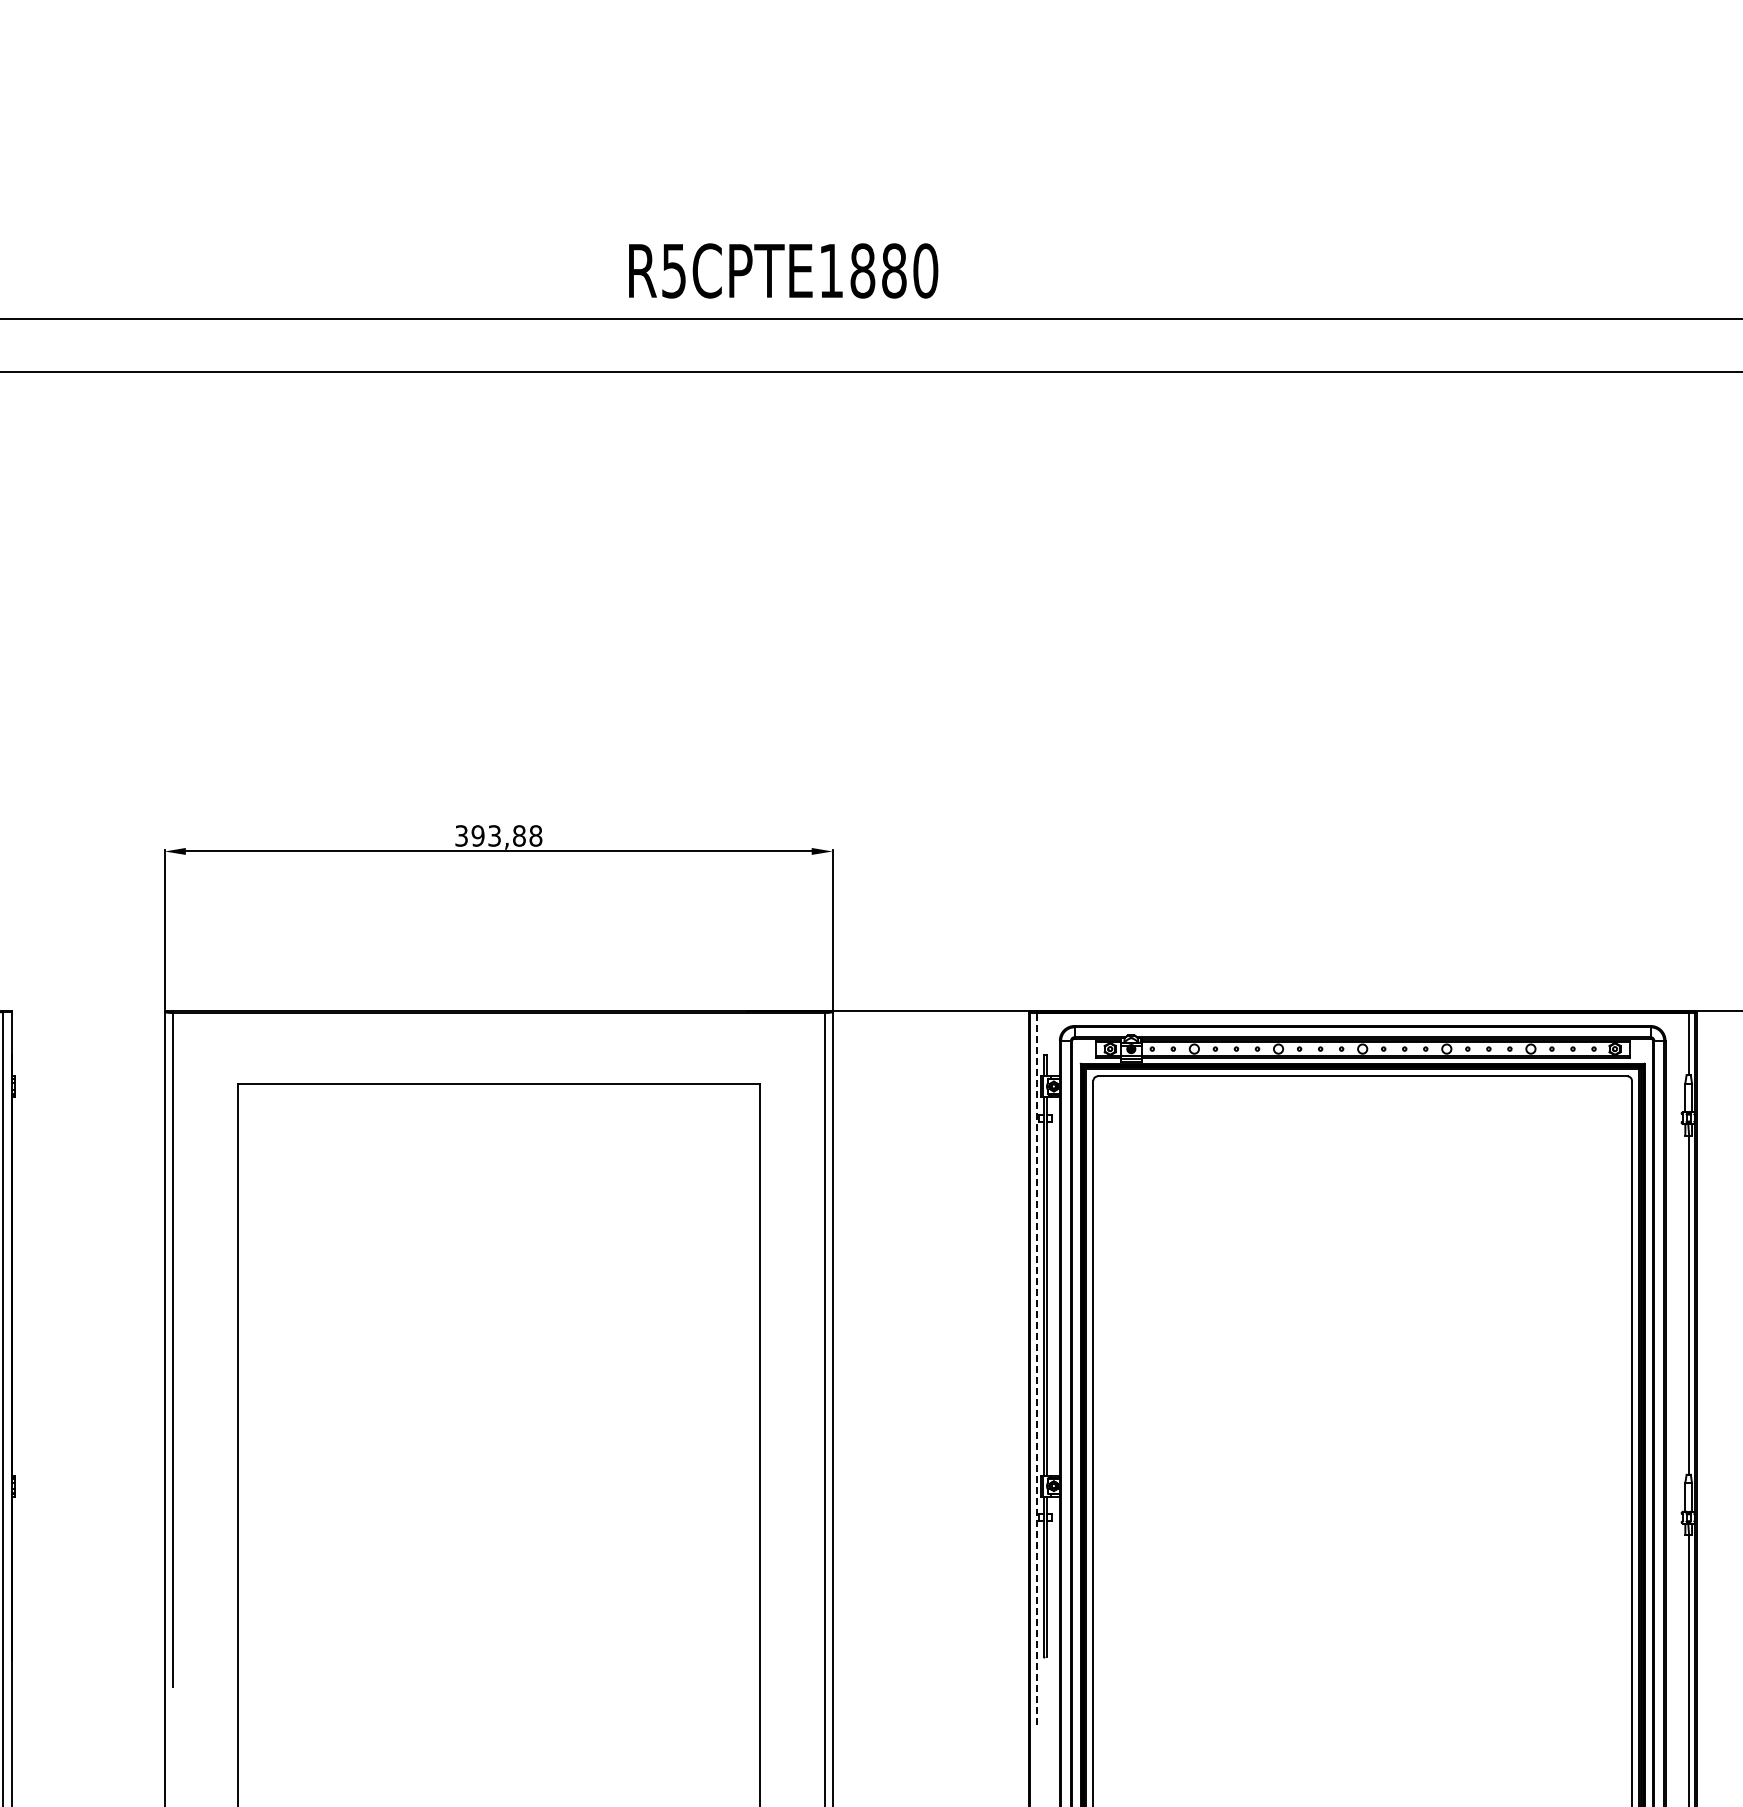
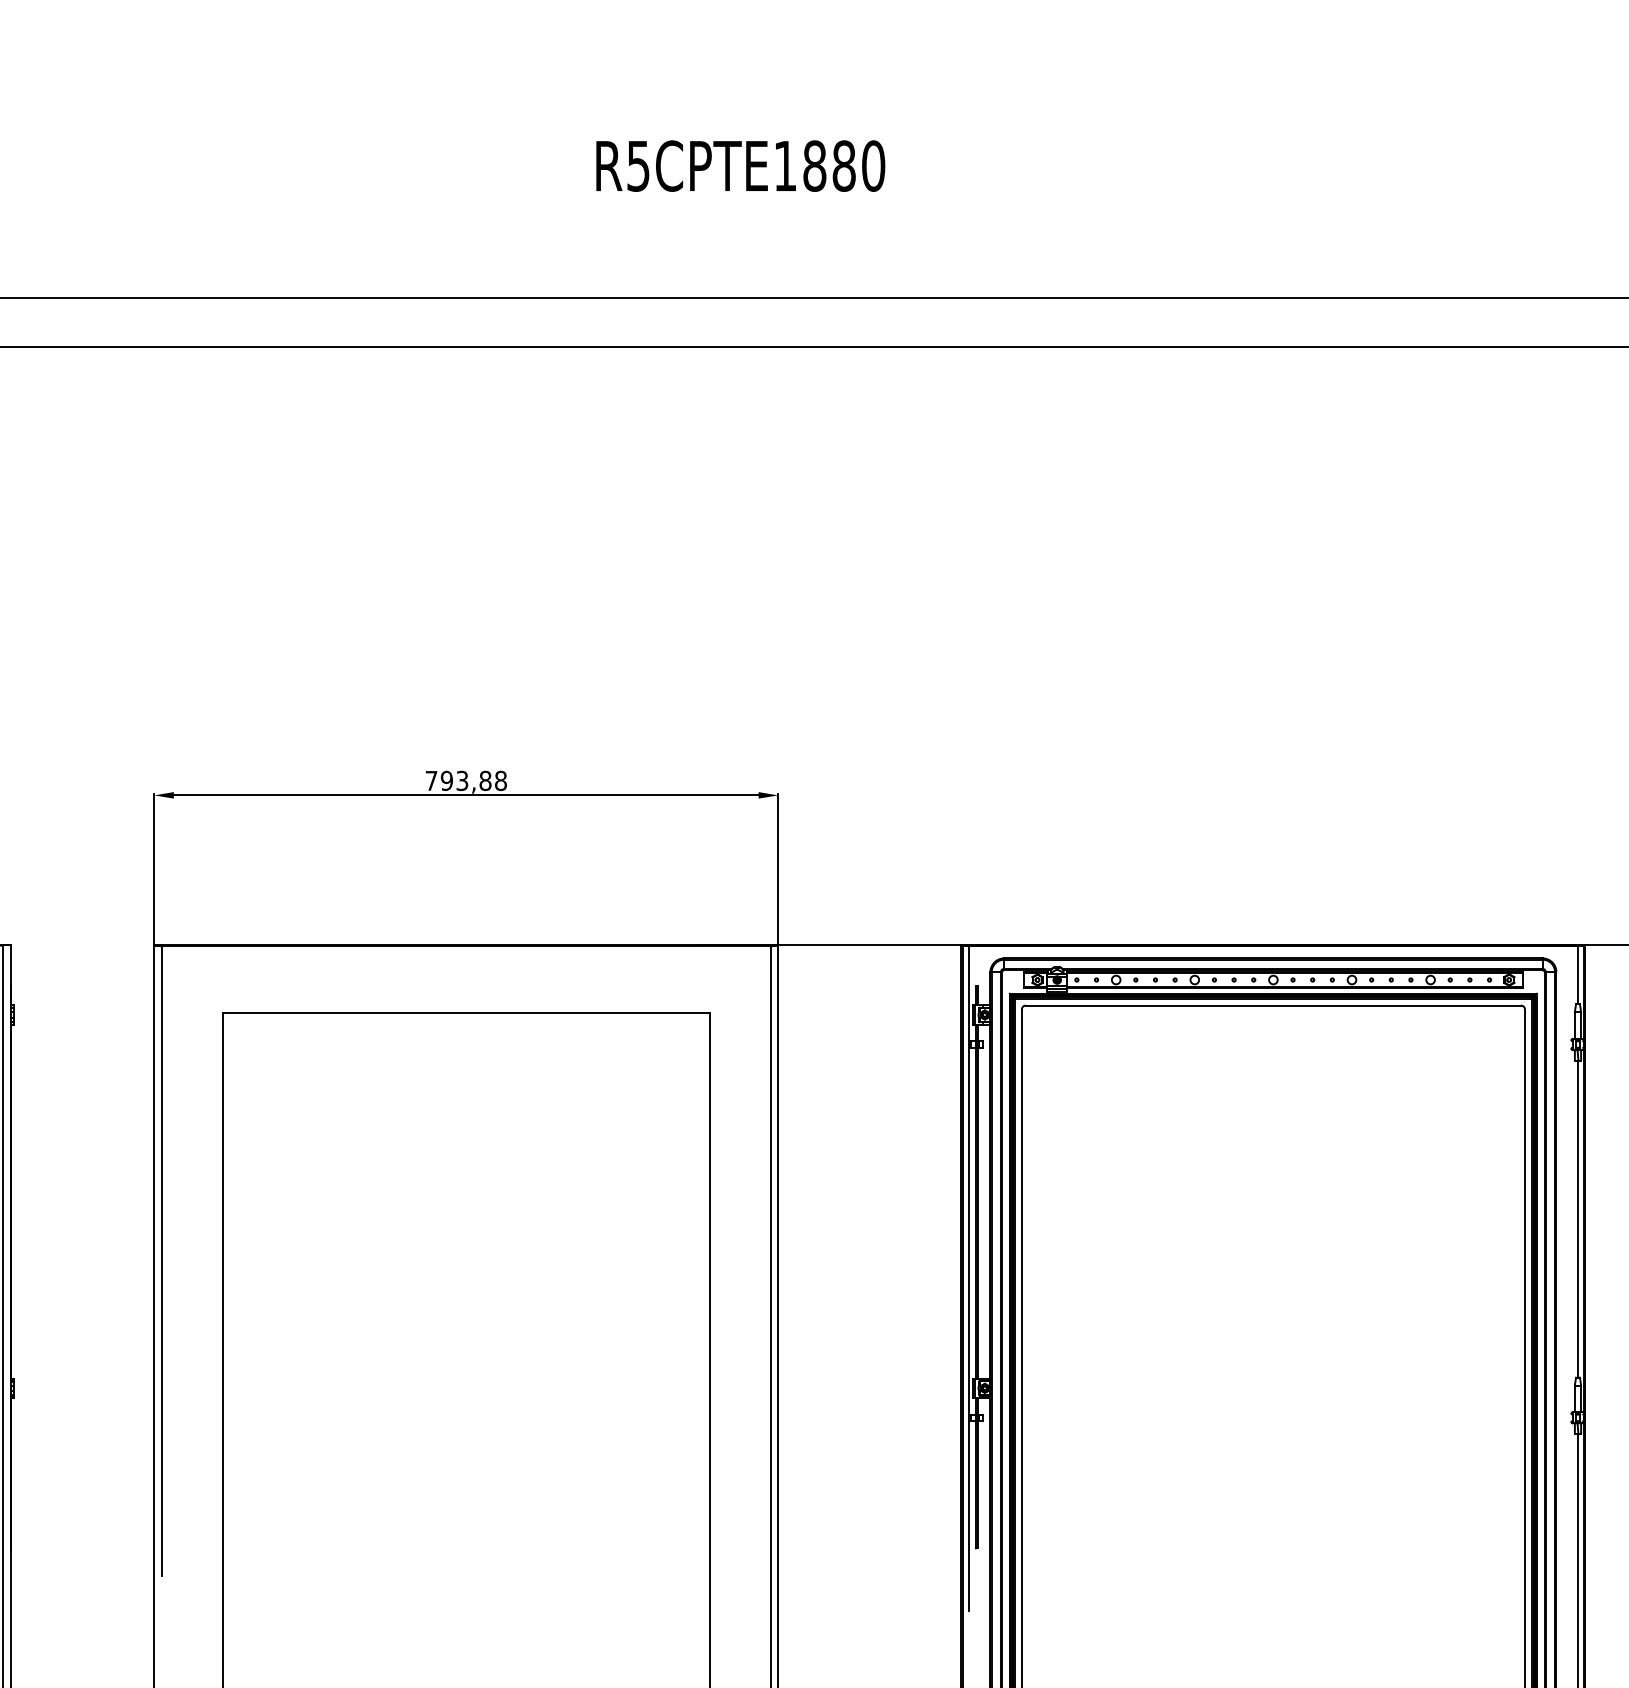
text: (783, 270) -> (740, 165), moved
text: (461, 835) -> (431, 780), 393,88 -> 793,88
line: (1036, 1368) -> (968, 1278), dashed -> solid

